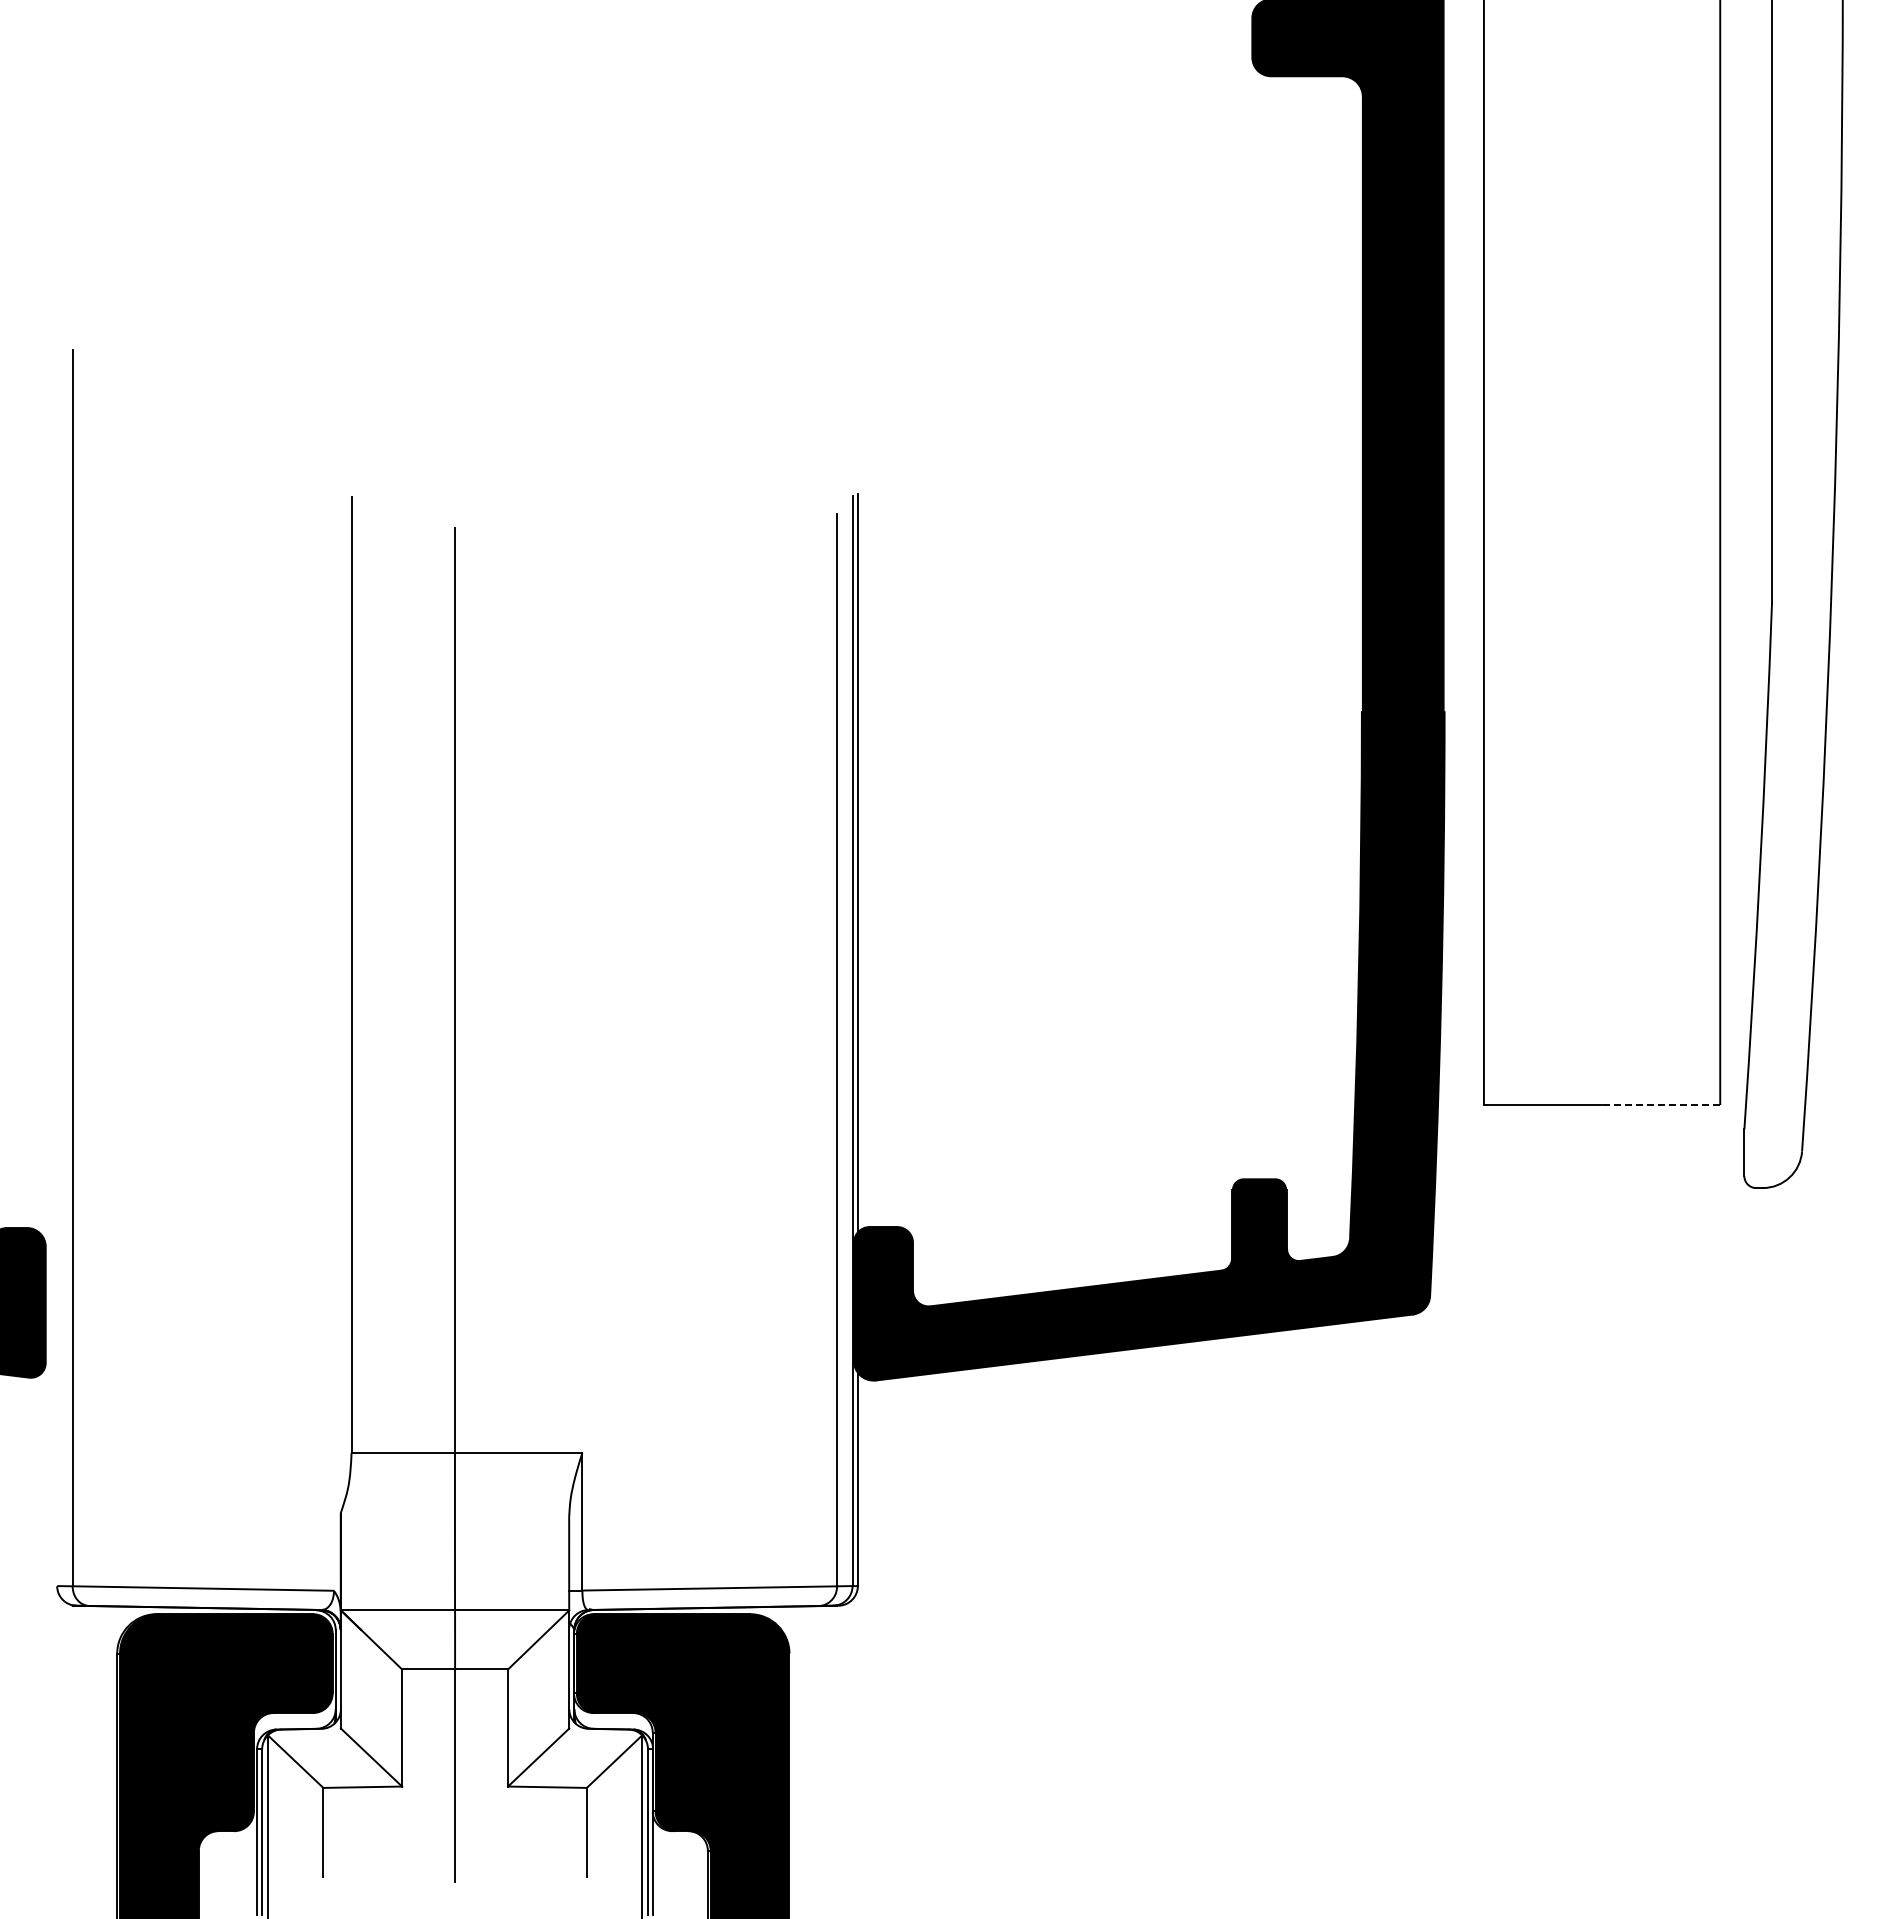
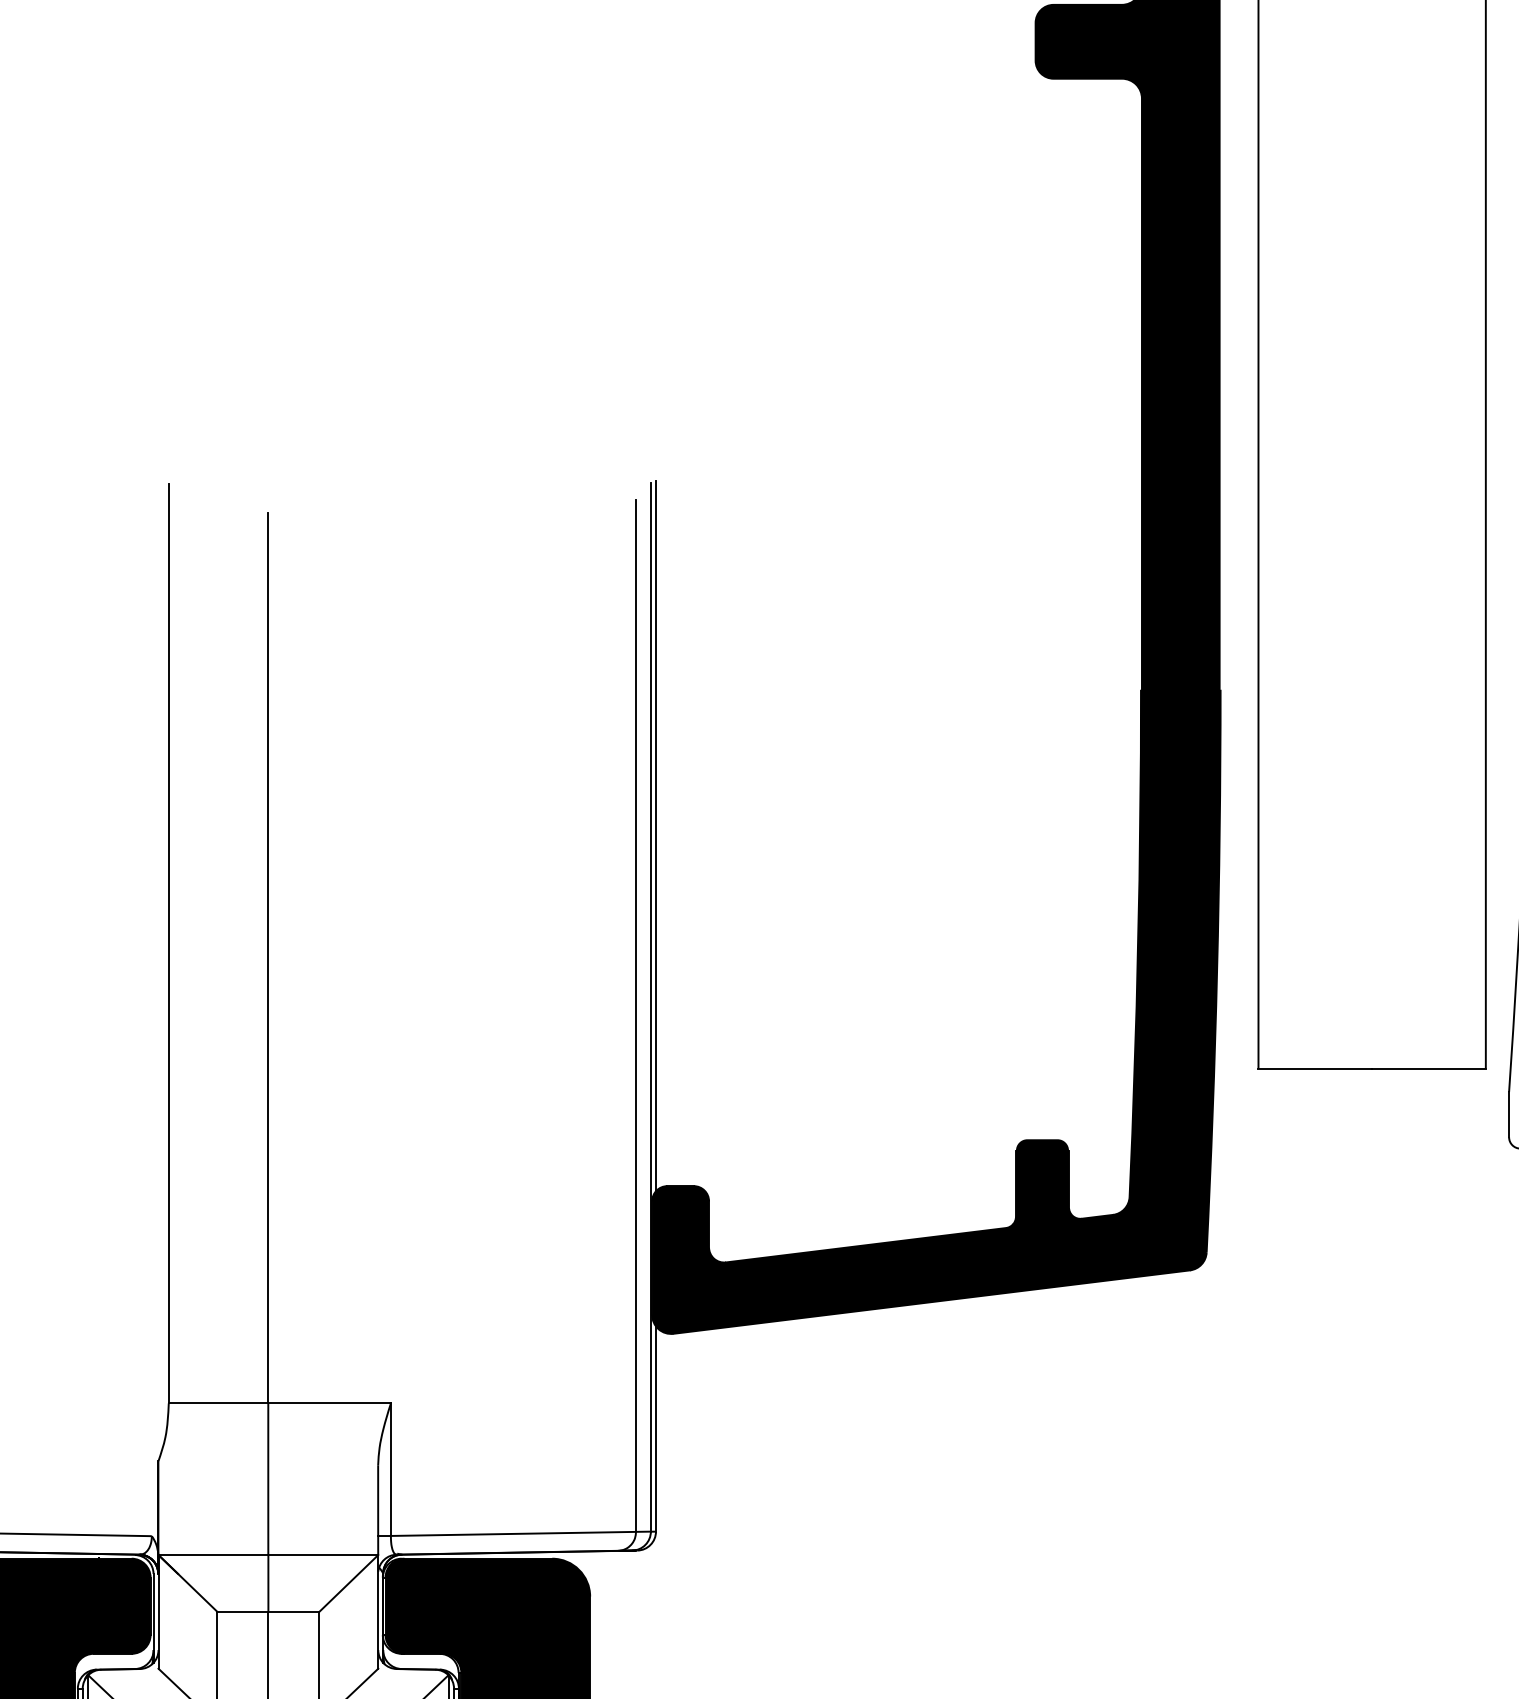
line: (1660, 1104) -> (1428, 1068), dashed -> solid

